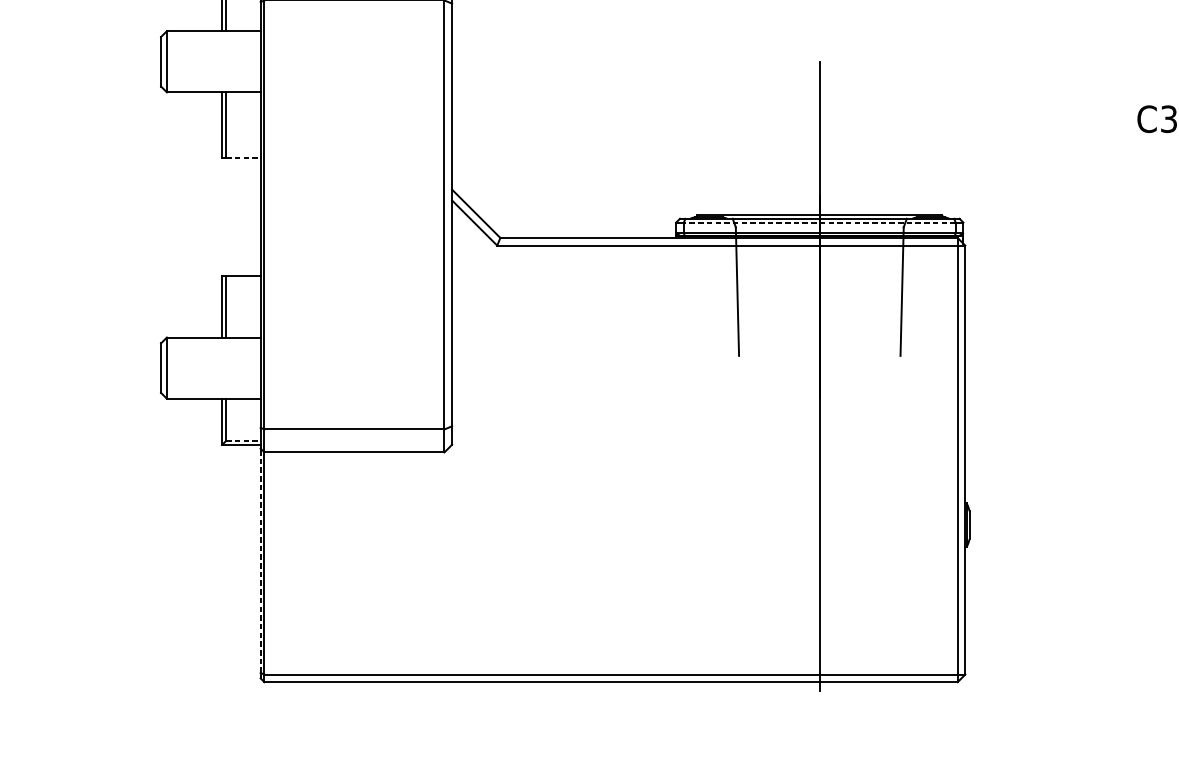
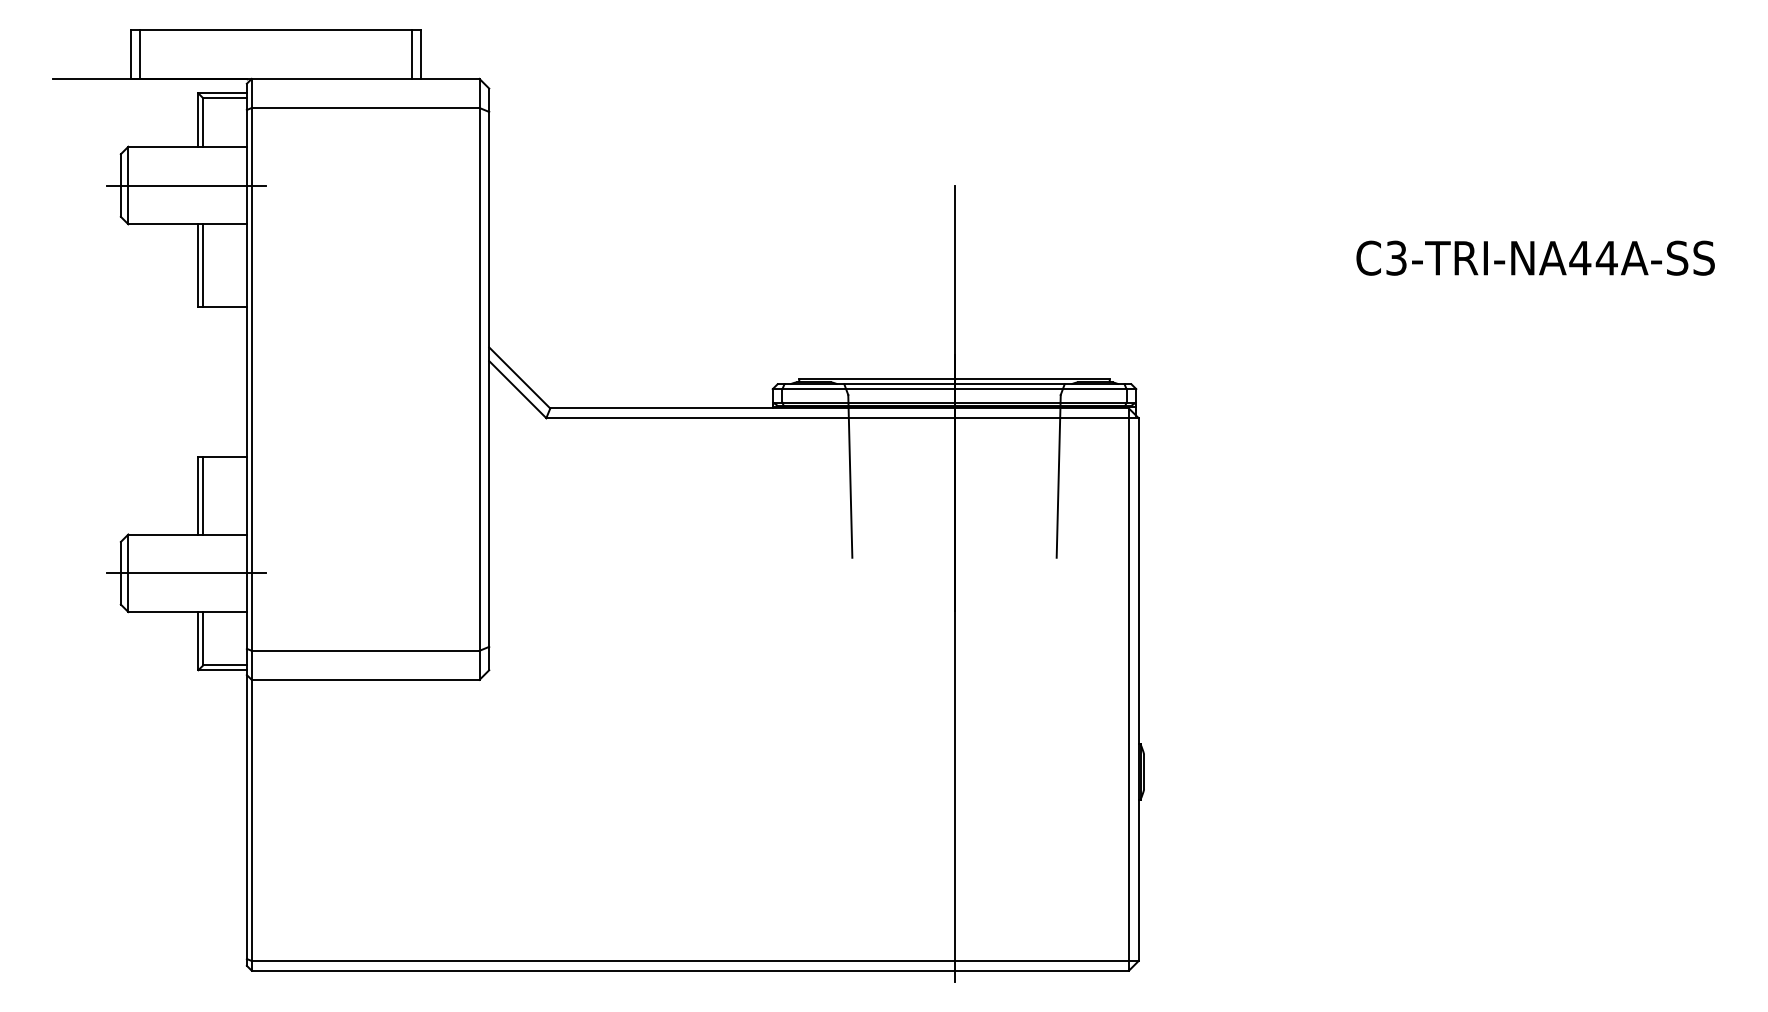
line: (212, 61) -> (186, 185), added
line: (243, 157) -> (225, 306), dashed -> solid
line: (819, 222) -> (954, 389), dashed -> solid
line: (212, 368) -> (186, 573), added
line: (243, 441) -> (225, 665), dashed -> solid
line: (260, 561) -> (246, 817), dashed -> solid

